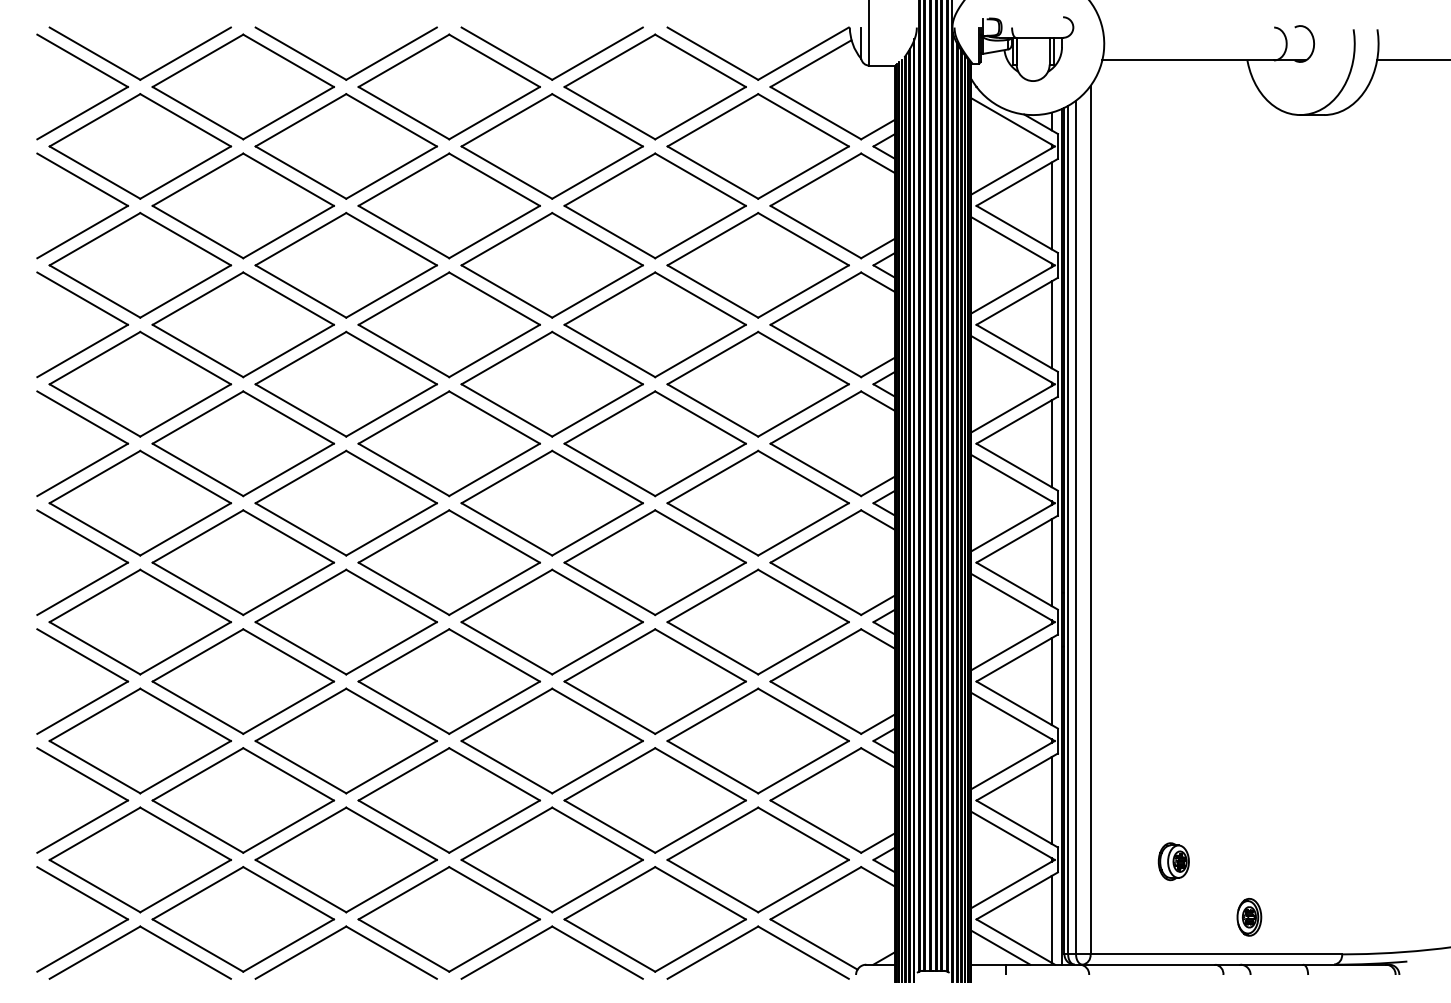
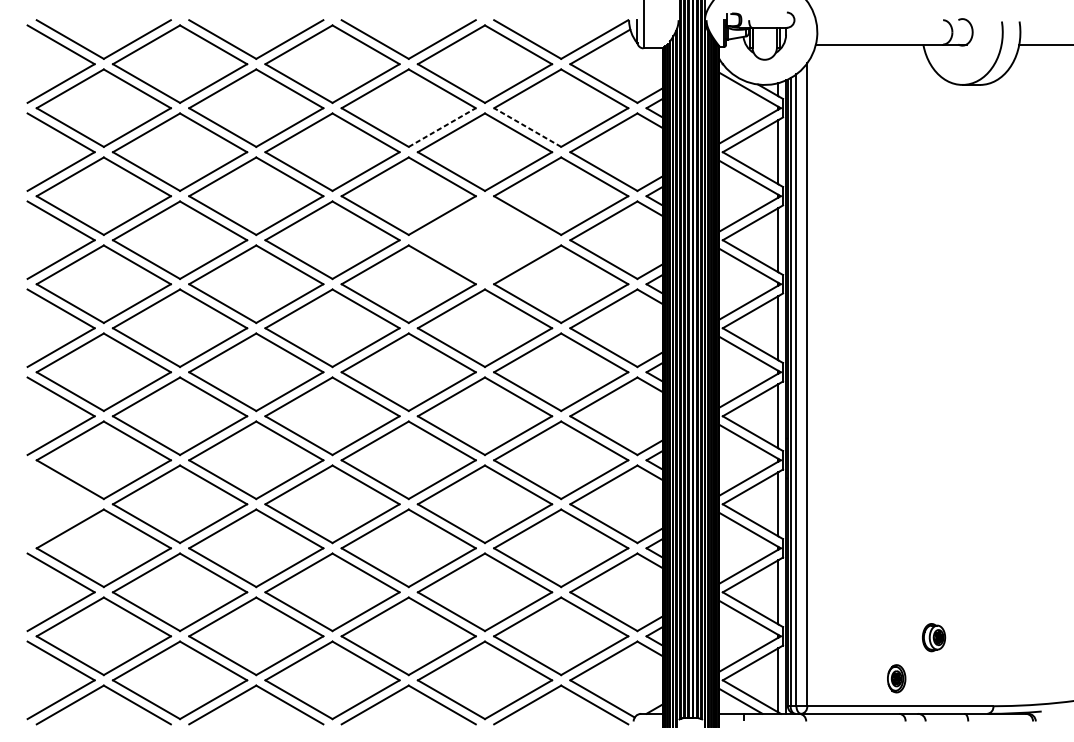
line: (598, 172) -> (442, 127), solid -> dashed
line: (712, 172) -> (527, 127), solid -> dashed
part: (654, 324) -> (484, 239), removed
part: (92, 662) -> (68, 490), removed
part: (1173, 861) -> (933, 637), moved
part: (1249, 917) -> (896, 678), moved

